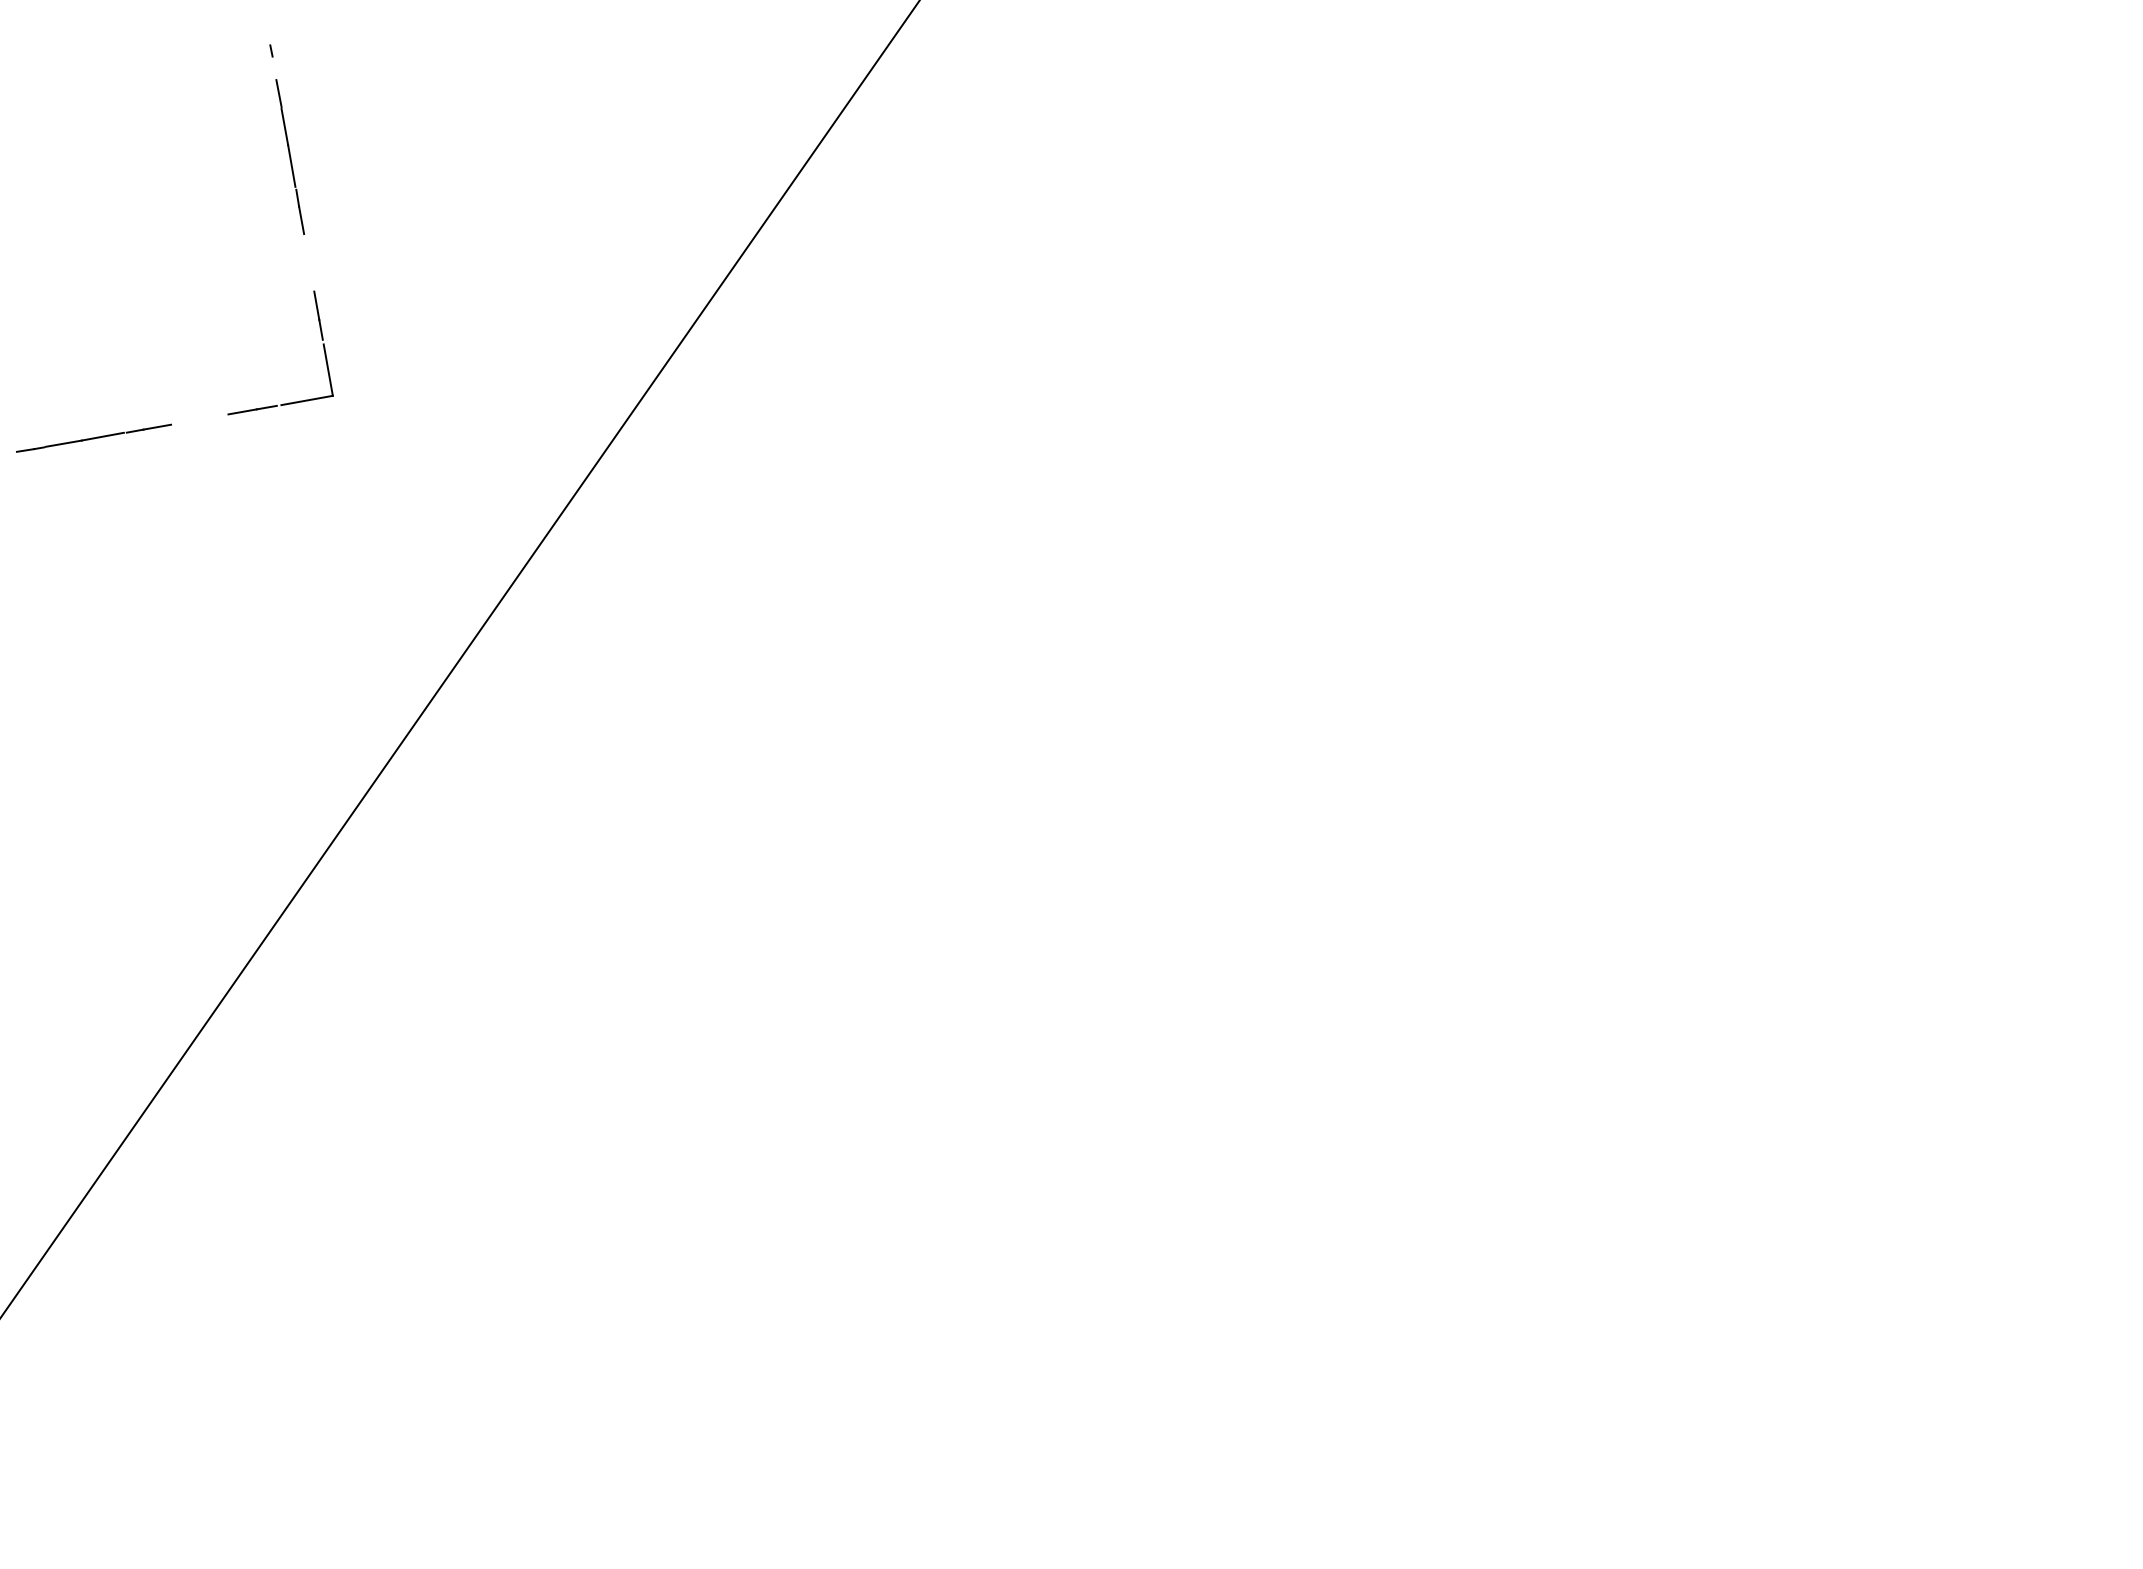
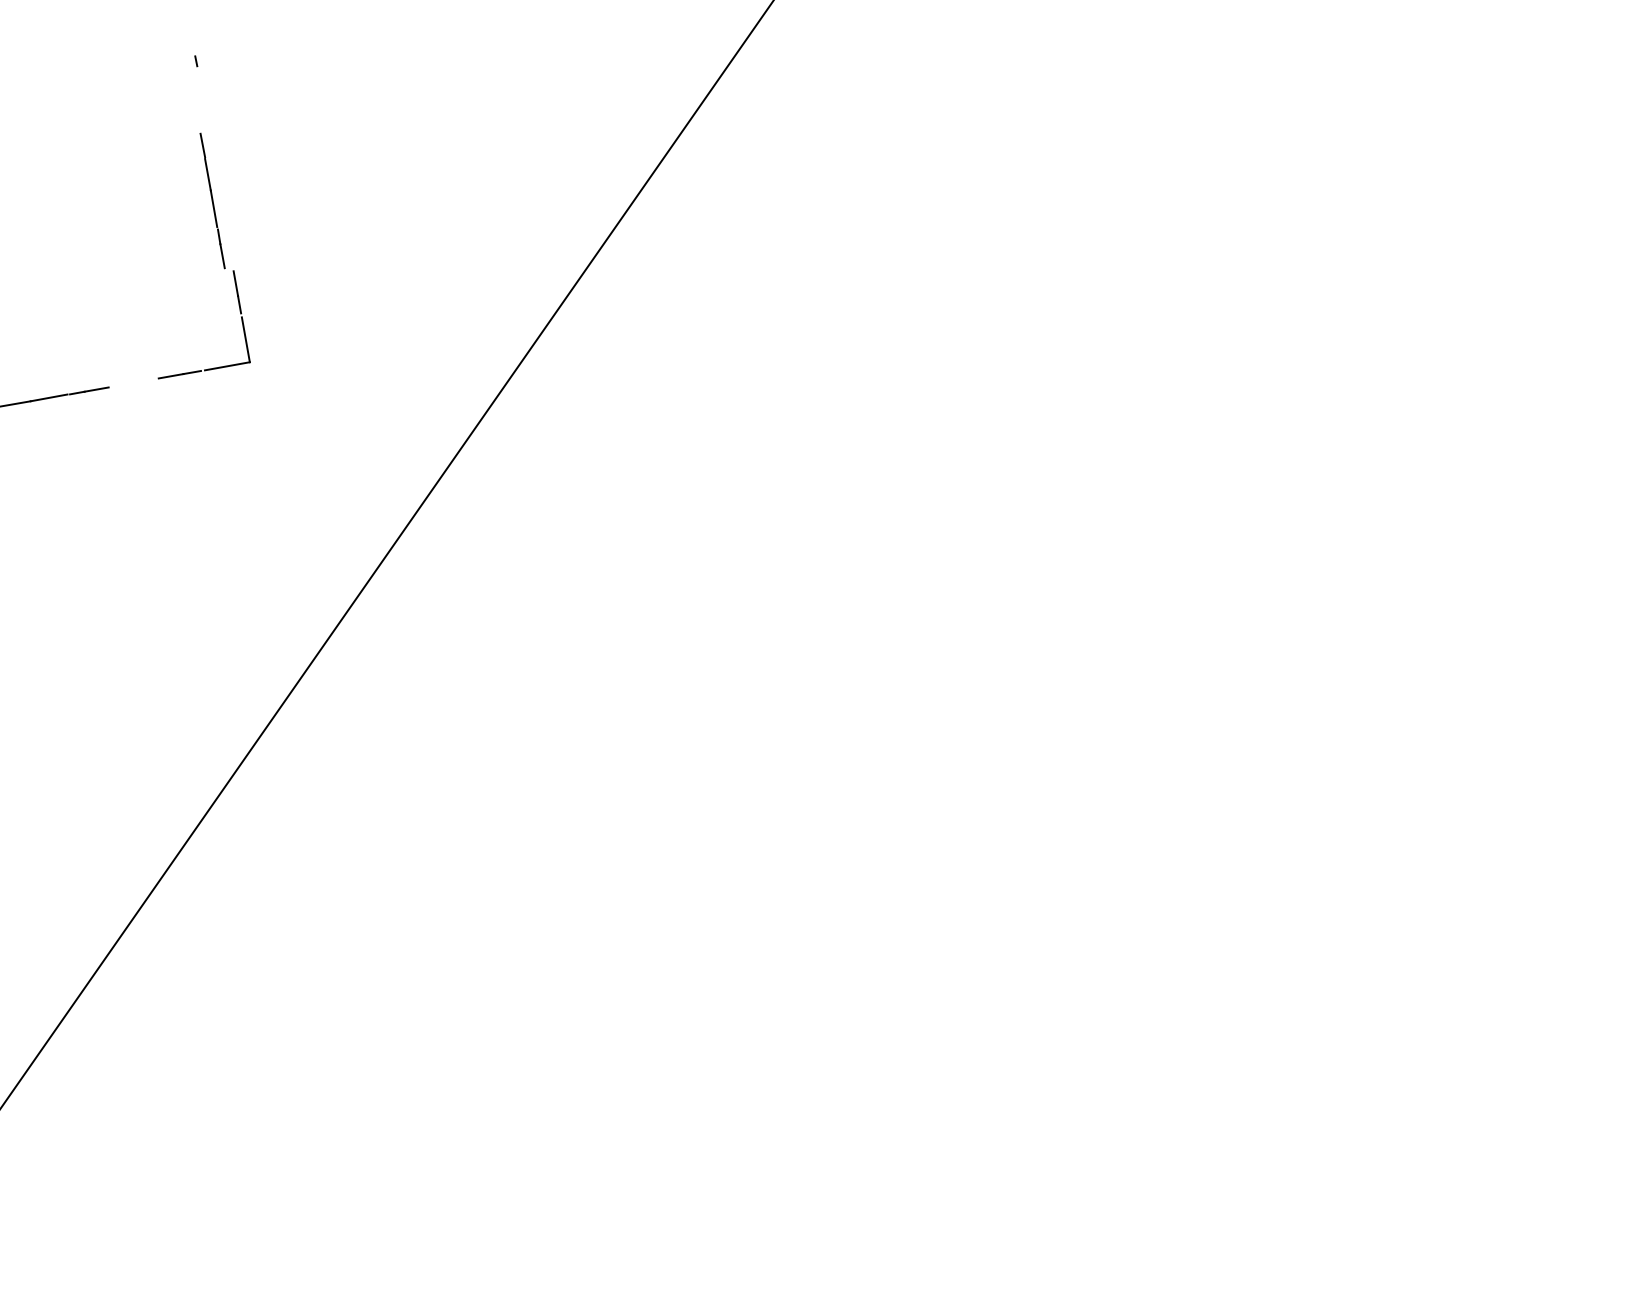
line: (290, 156) -> (212, 200), moved

